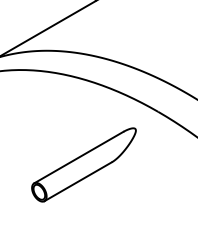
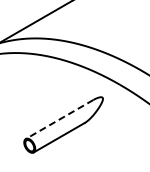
line: (78, 157) -> (59, 119), solid -> dashed

